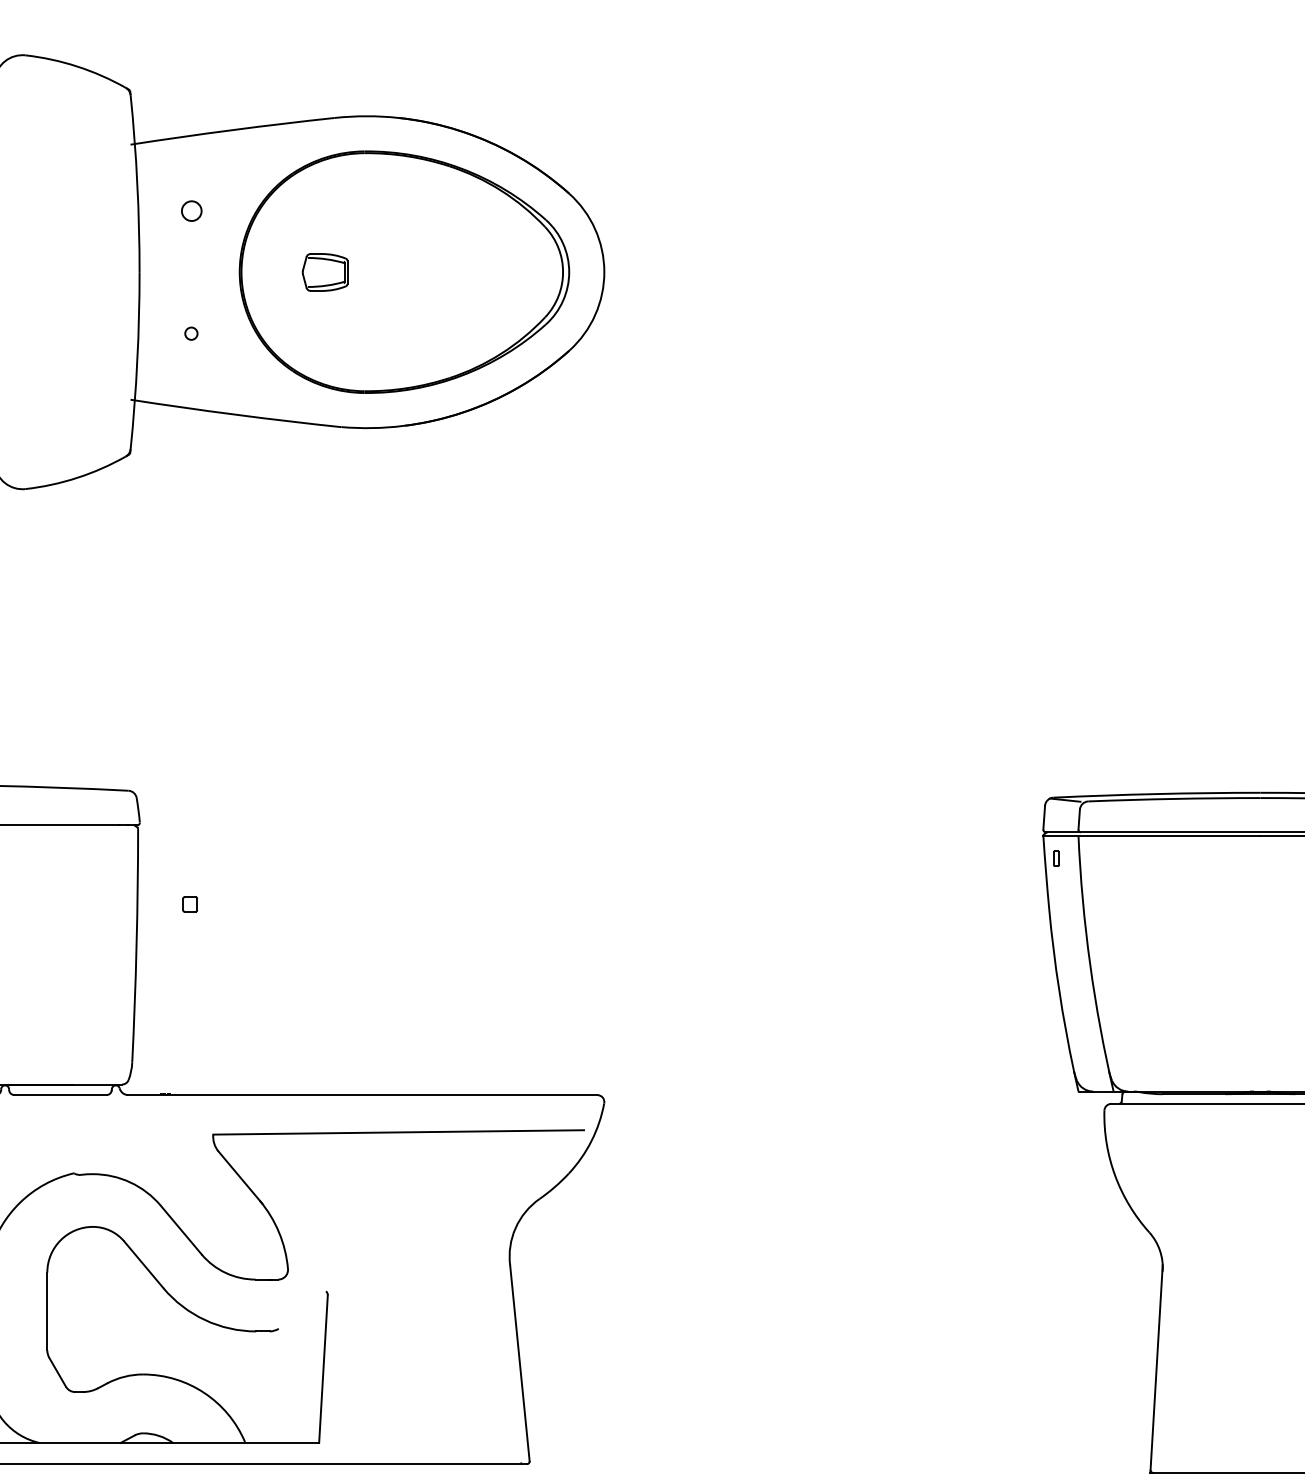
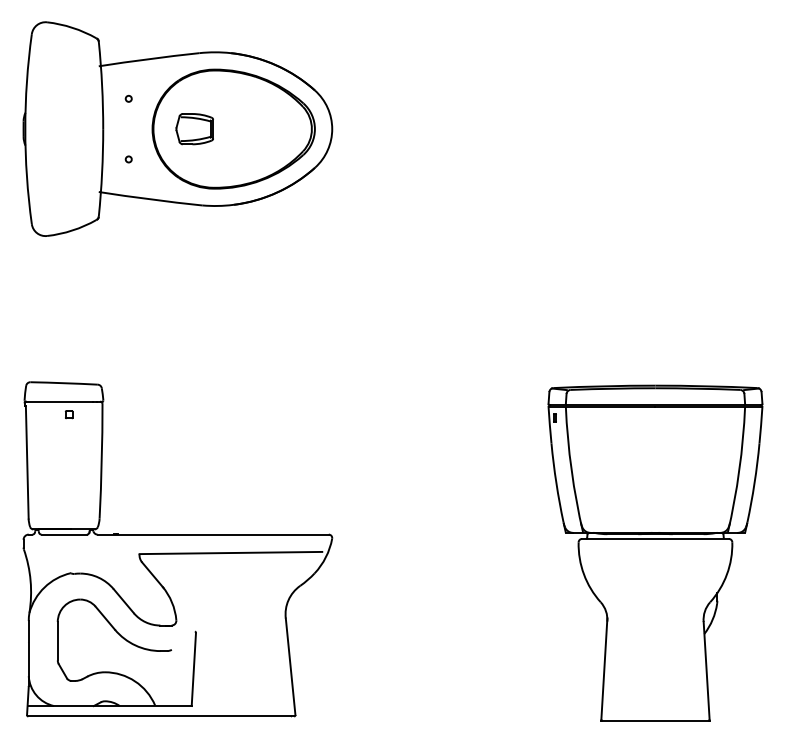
circle: (190, 209) -> (128, 98), size x0.62
part: (324, 272) -> (194, 129), size x1.67
part: (188, 904) -> (68, 414), moved

